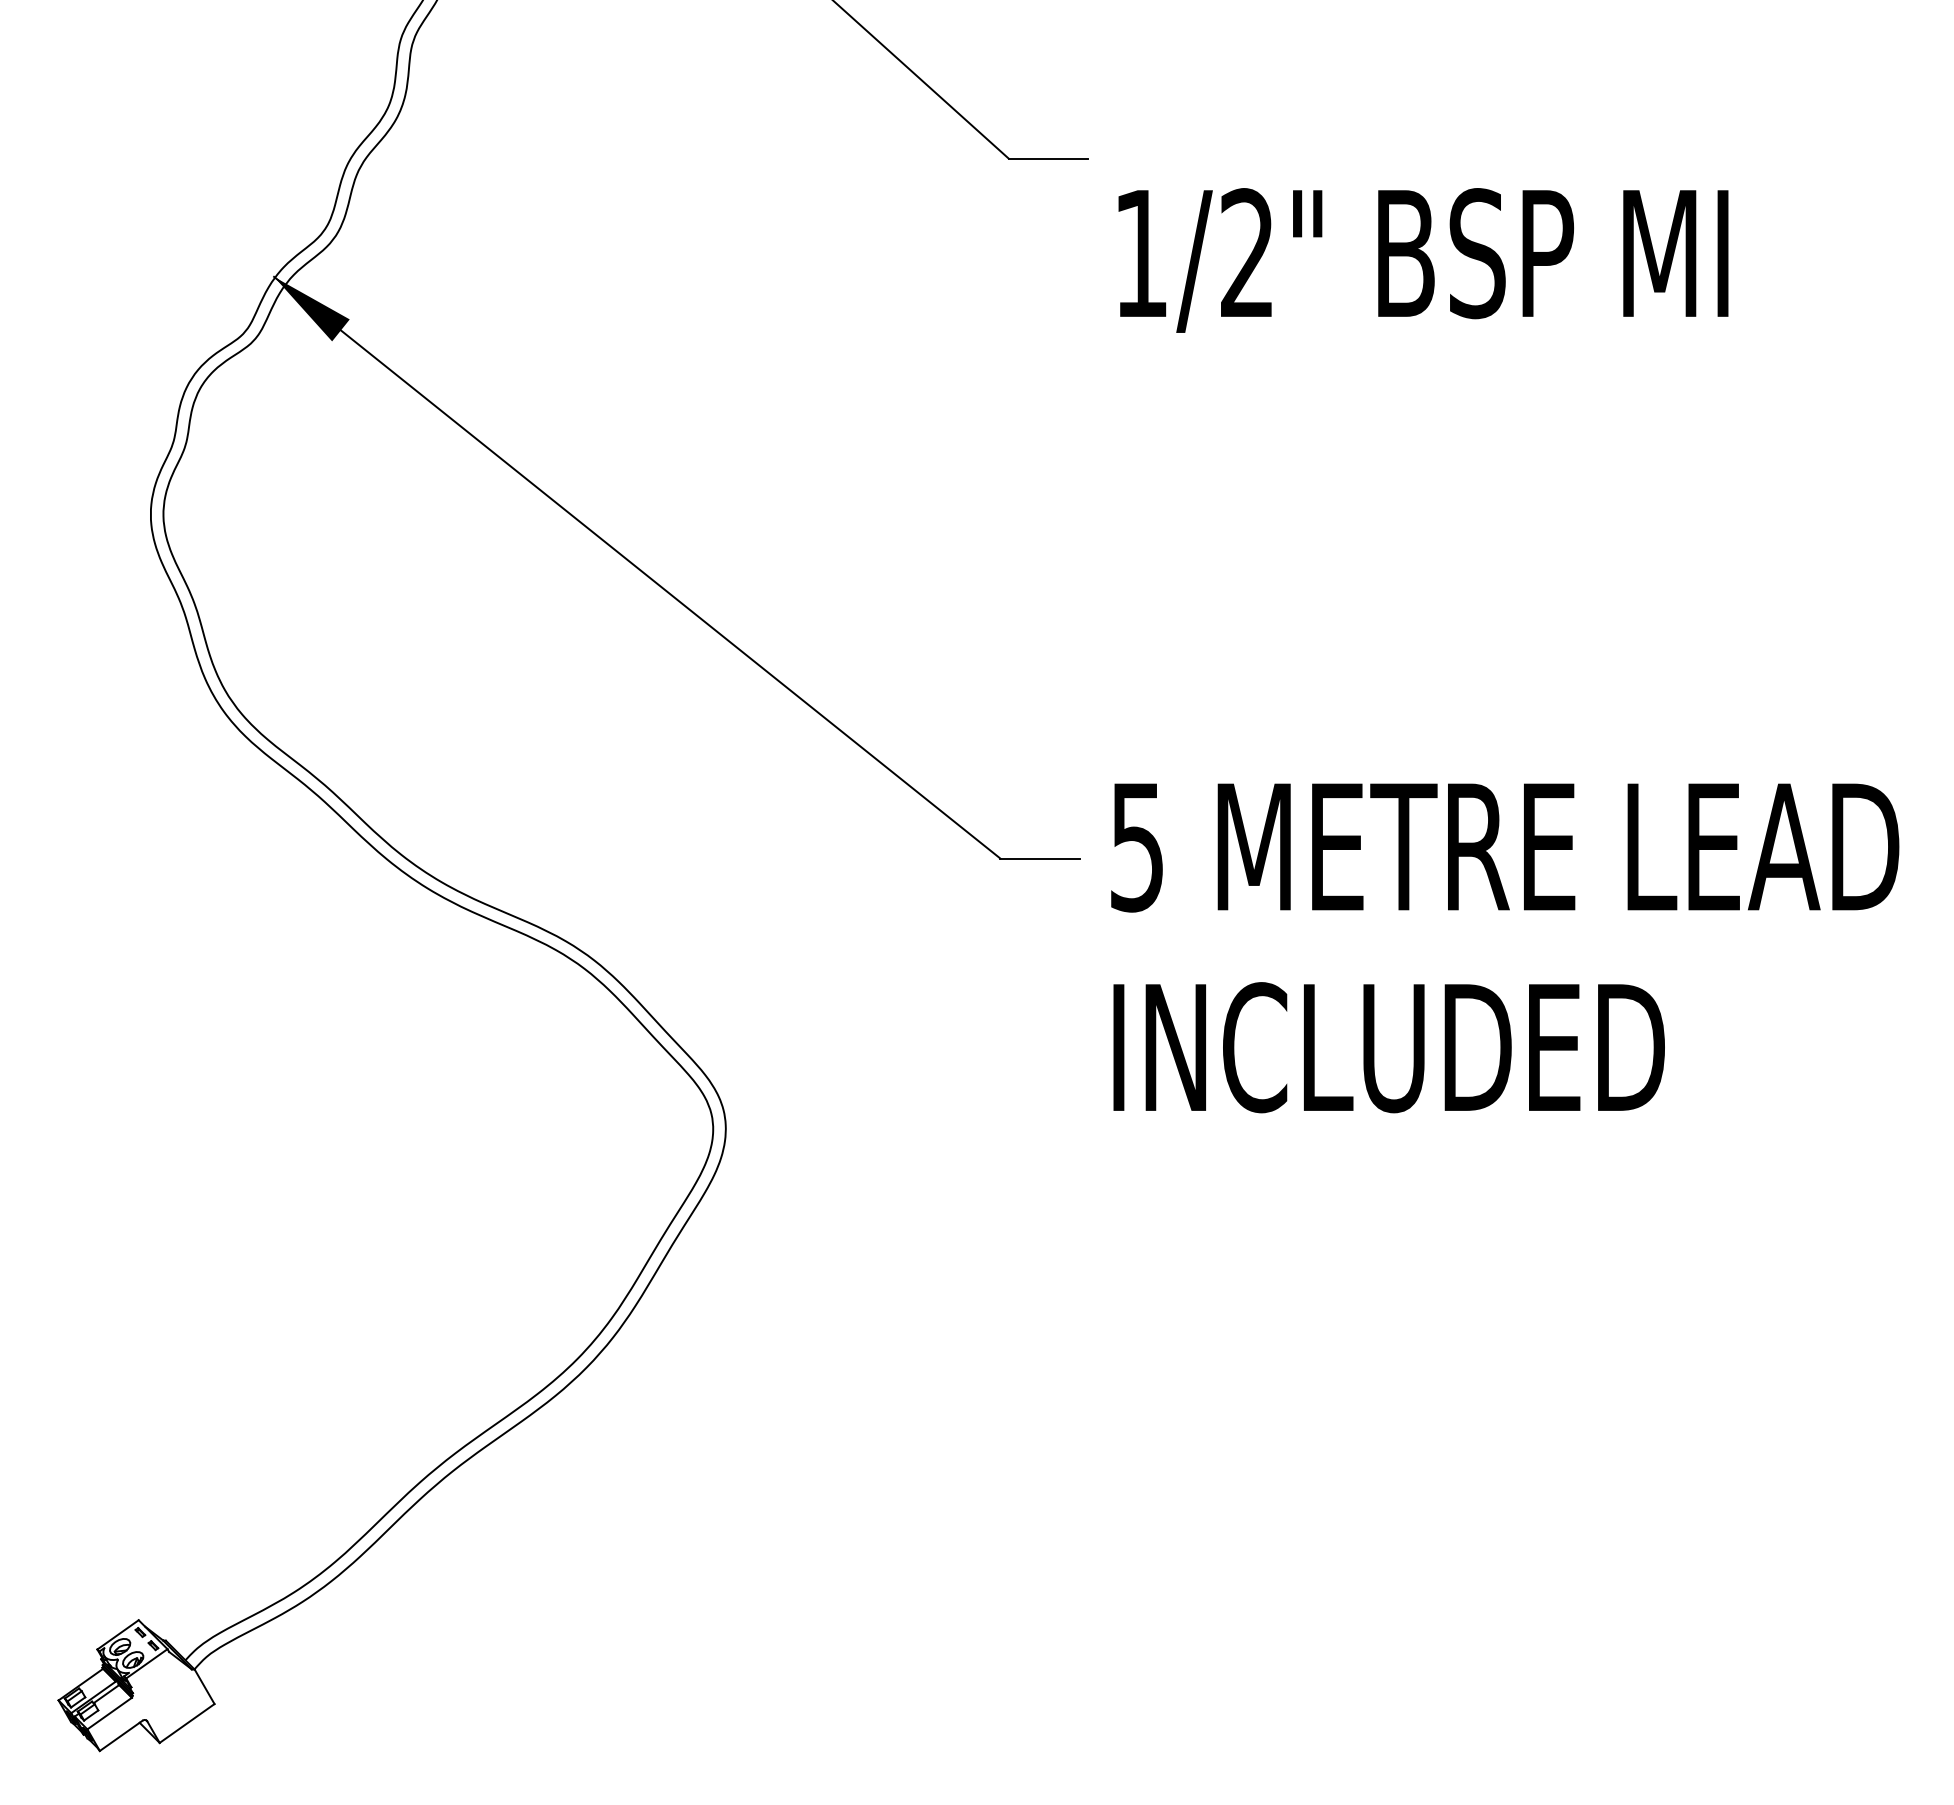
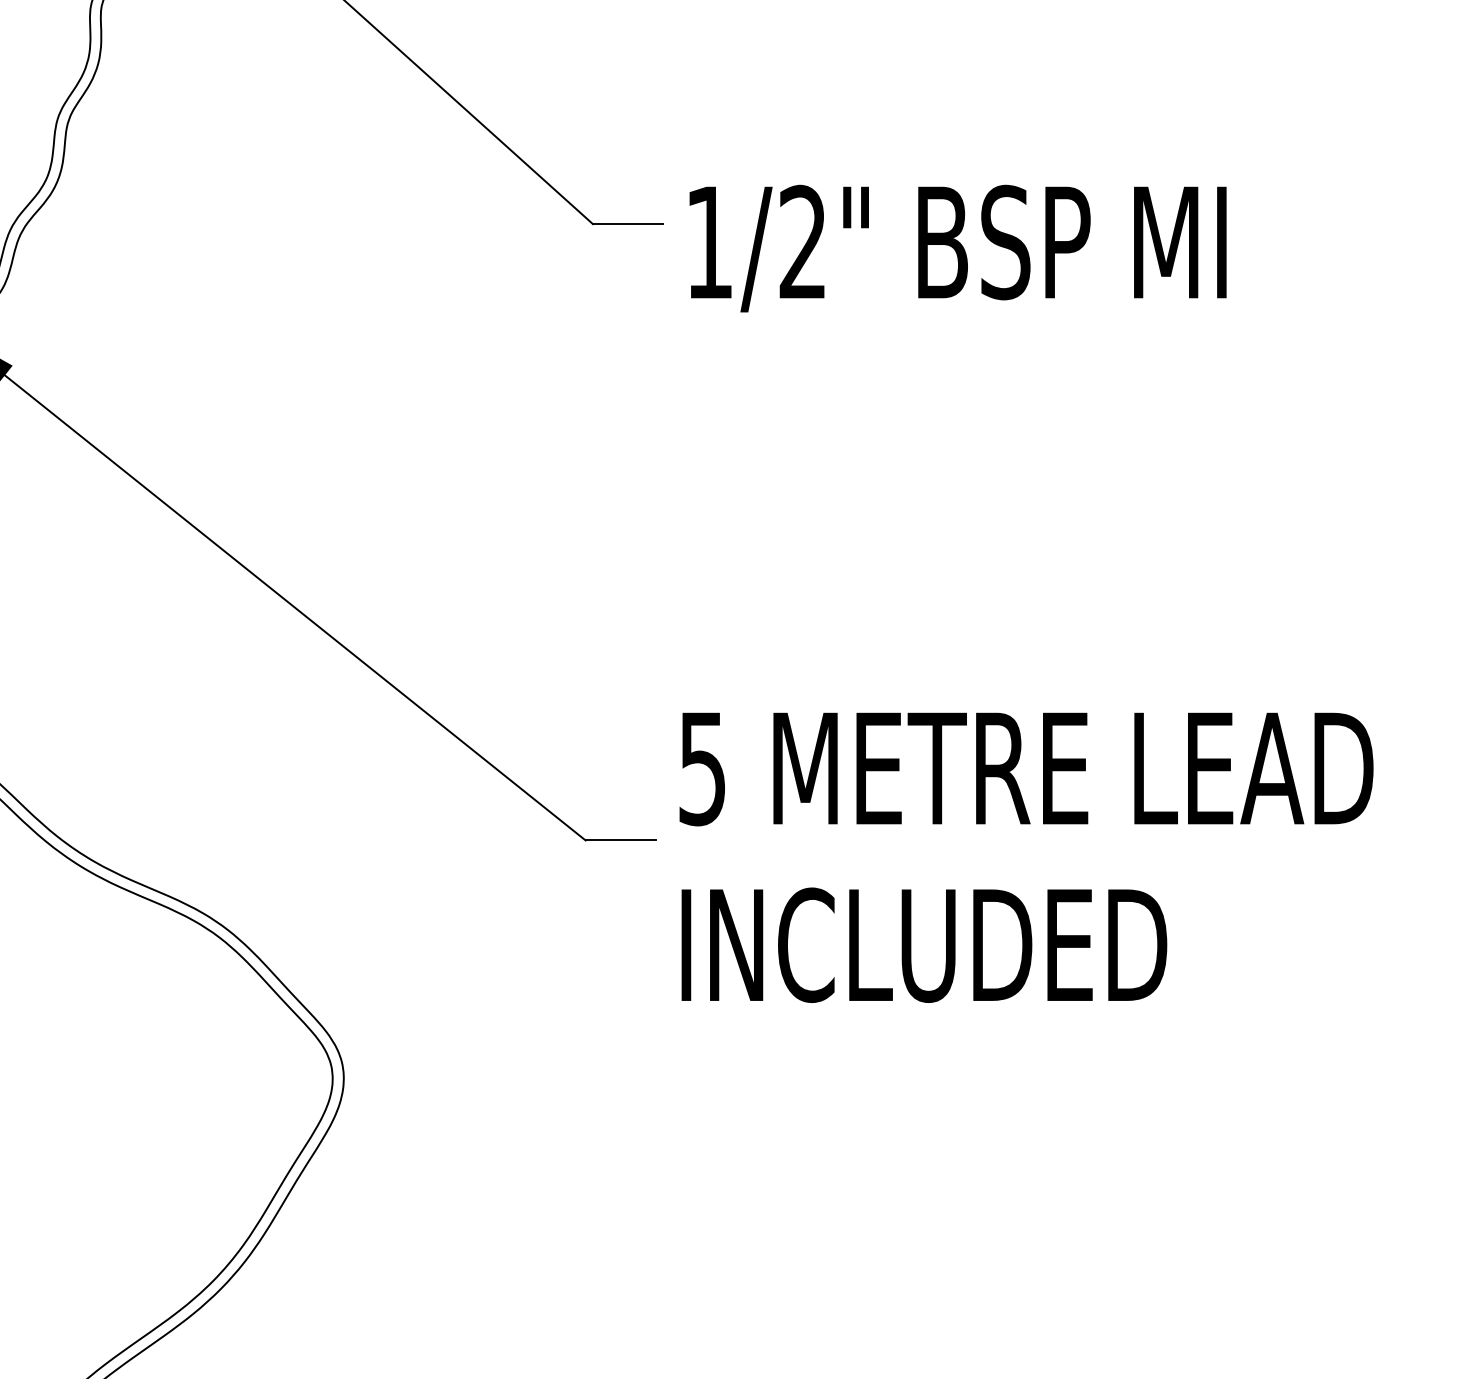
text: (1423, 260) -> (958, 248), moved
text: (1505, 948) -> (1026, 857), moved

